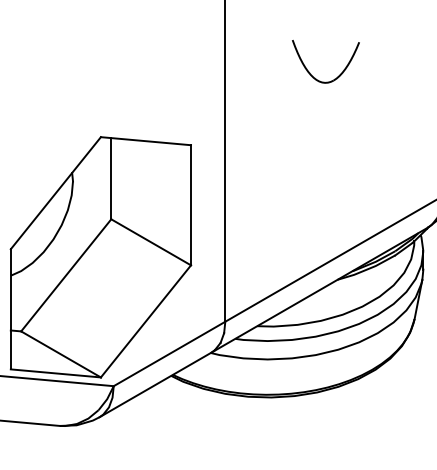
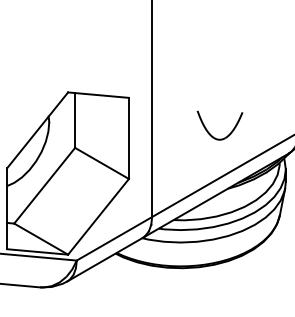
part: (311, 73) -> (210, 133), moved

